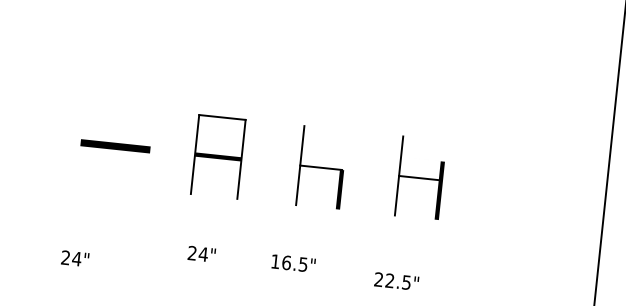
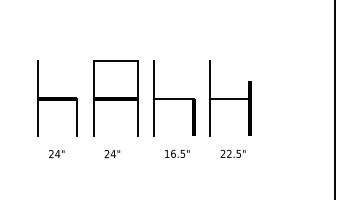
line: (79, 142) -> (37, 98), added
part: (217, 156) -> (115, 98), size x1.67
part: (321, 167) -> (174, 98), size x1.67
part: (420, 177) -> (230, 98), size x1.67
line: (146, 183) -> (77, 117), added
text: (74, 259) -> (56, 154), moved
text: (293, 262) -> (177, 153), moved
text: (395, 280) -> (232, 153), moved

